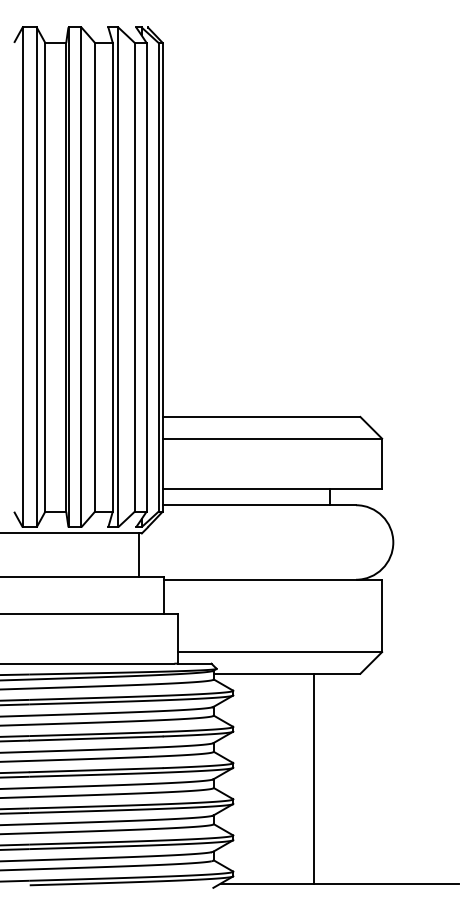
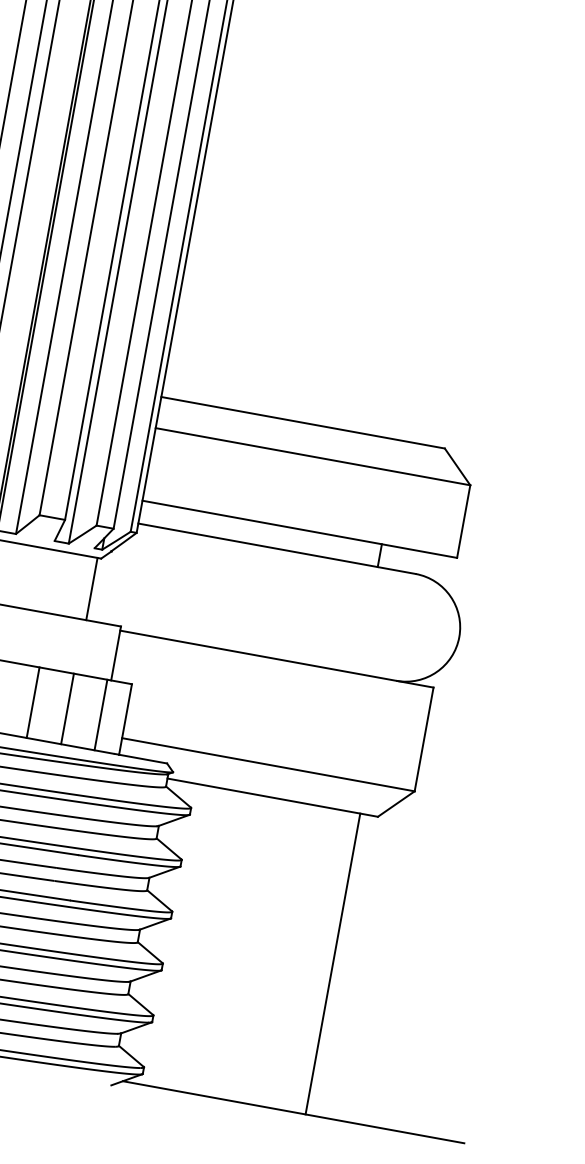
line: (113, 638) -> (33, 701), added
line: (137, 638) -> (67, 708), added
line: (160, 638) -> (100, 714), added
line: (314, 778) -> (333, 963), moved

